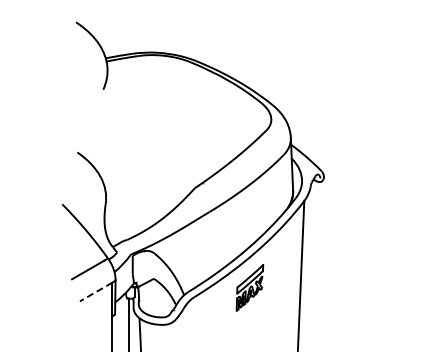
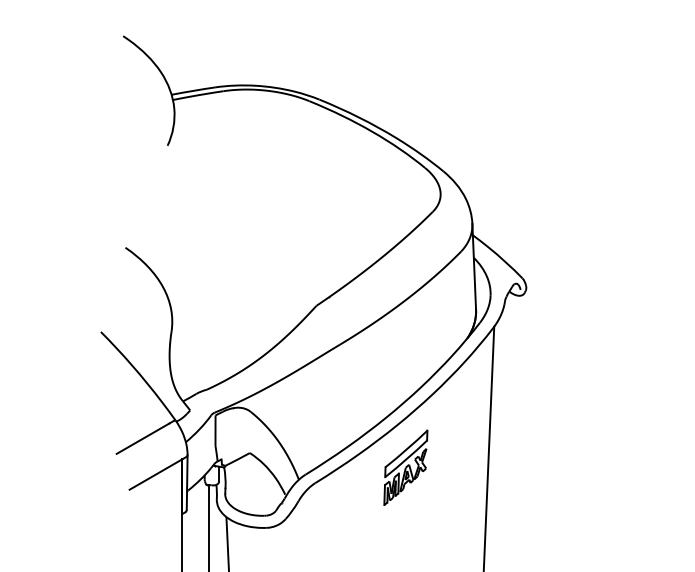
line: (96, 292) -> (156, 475), dashed -> solid

